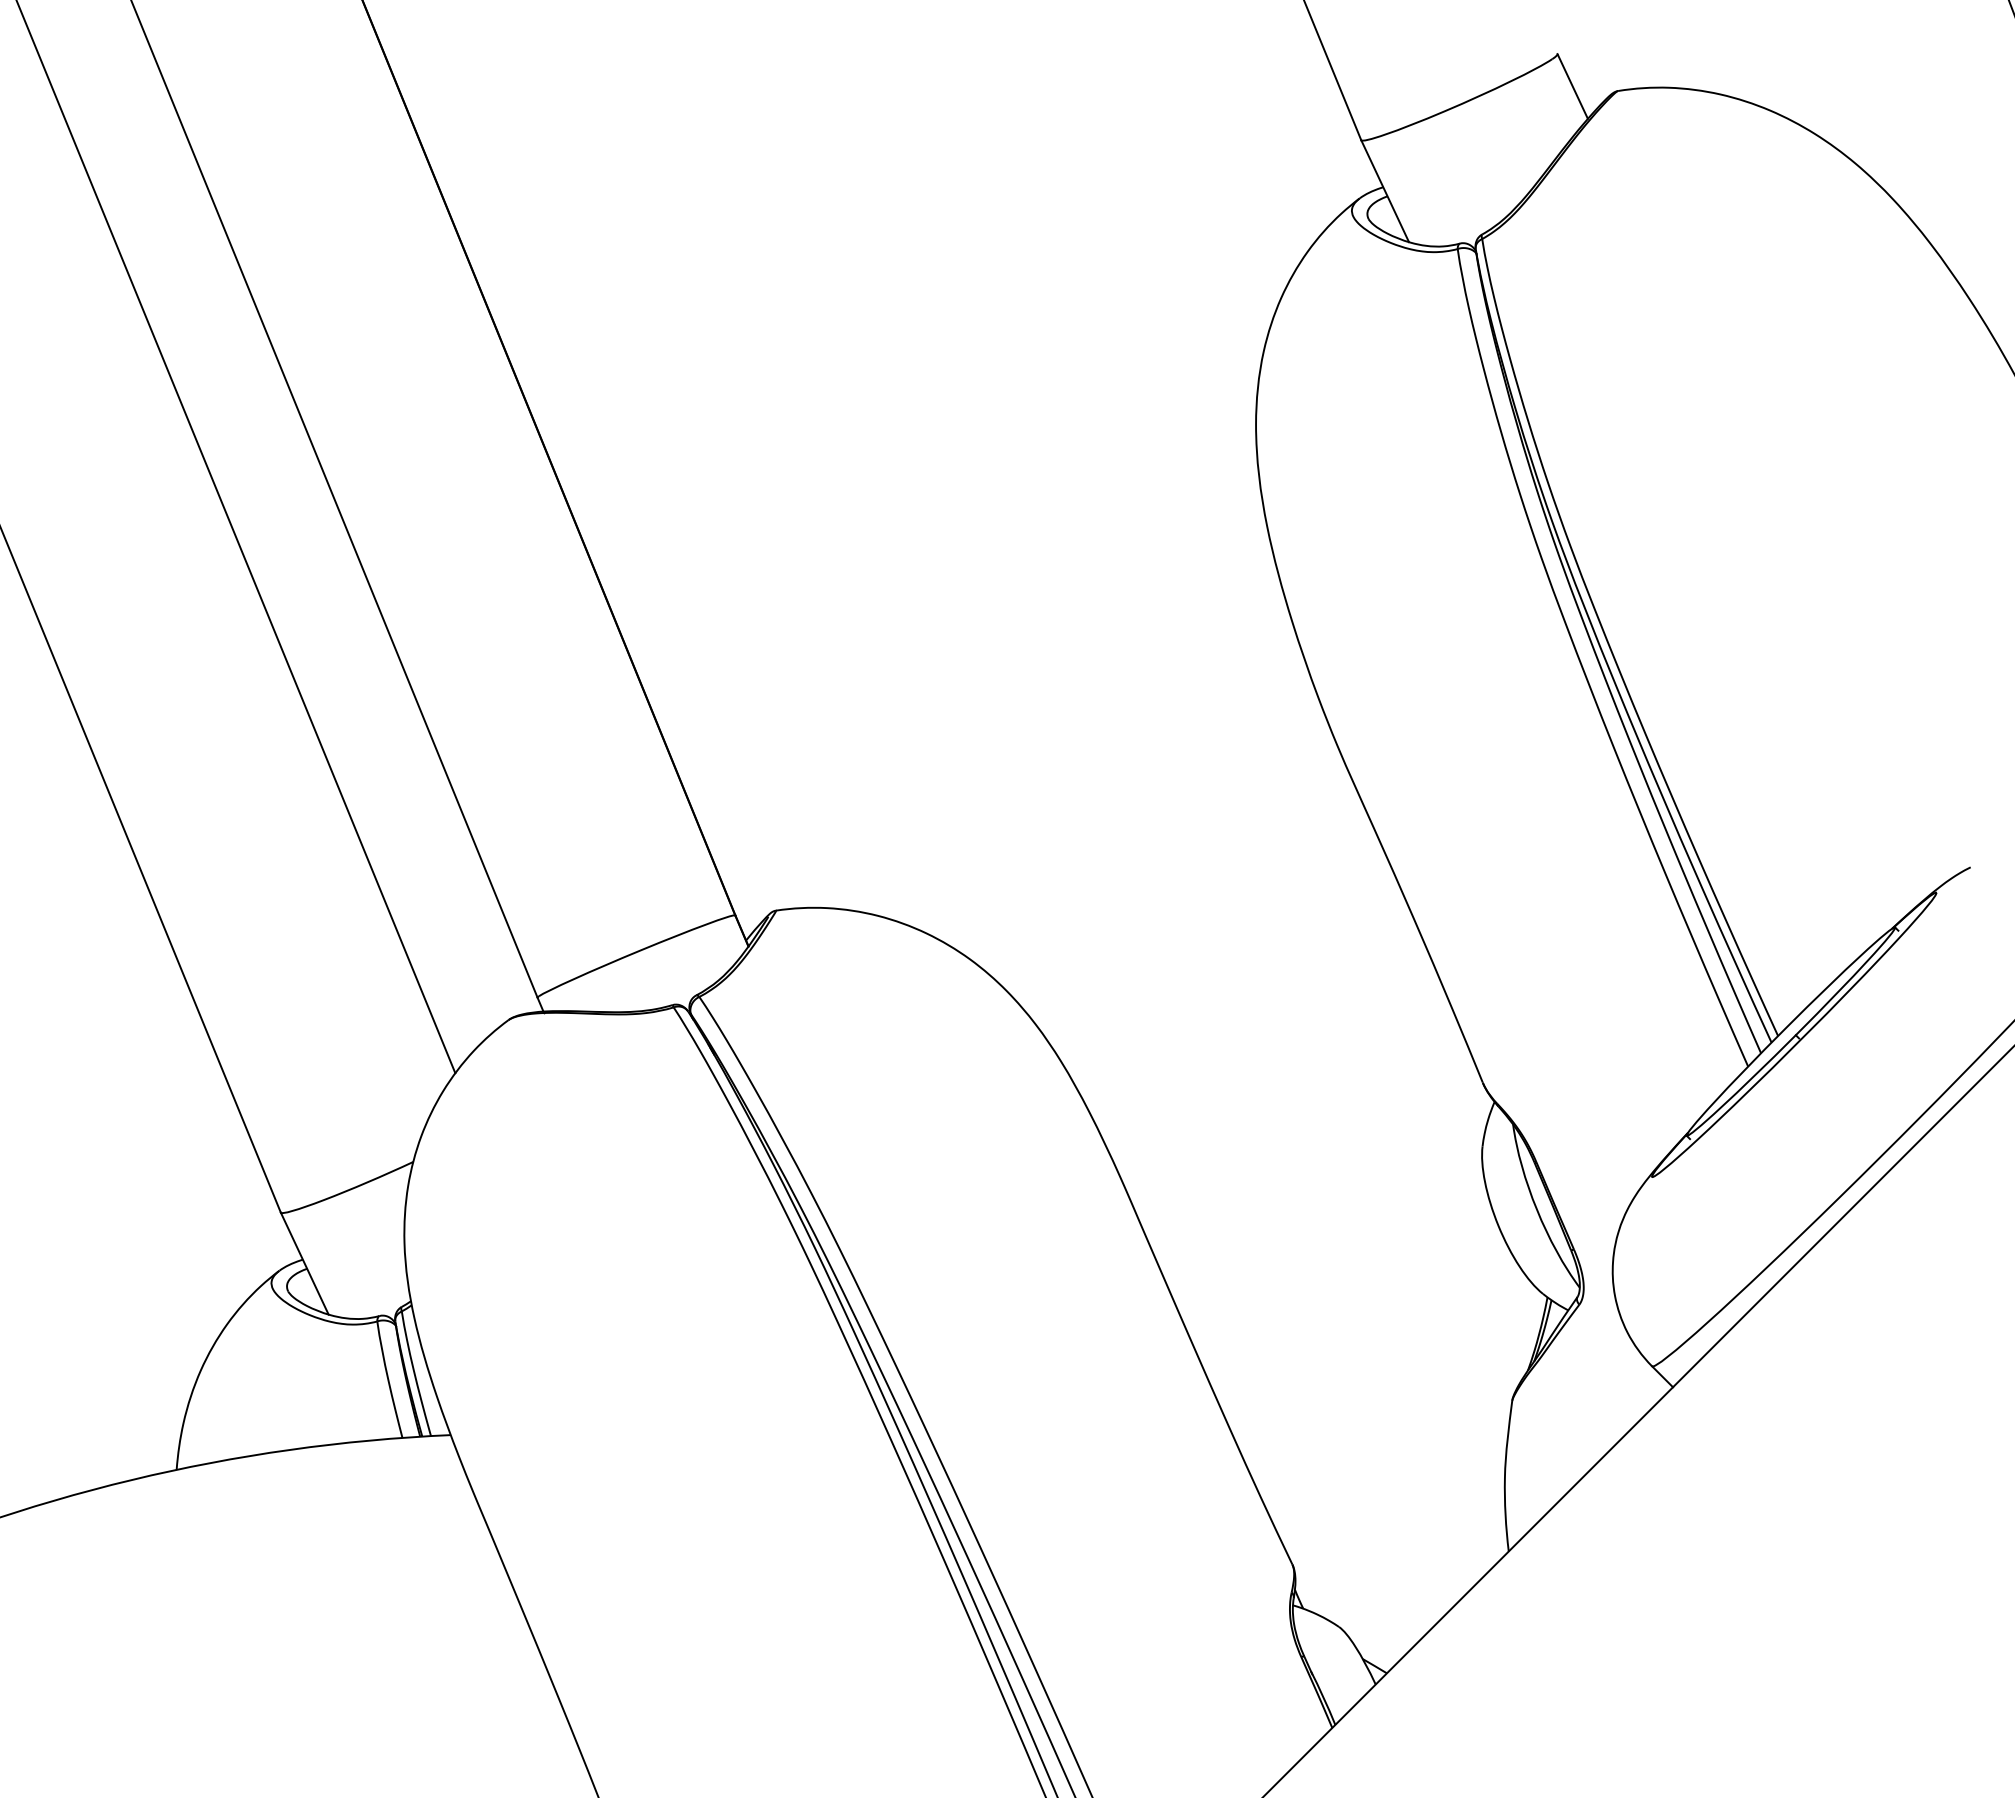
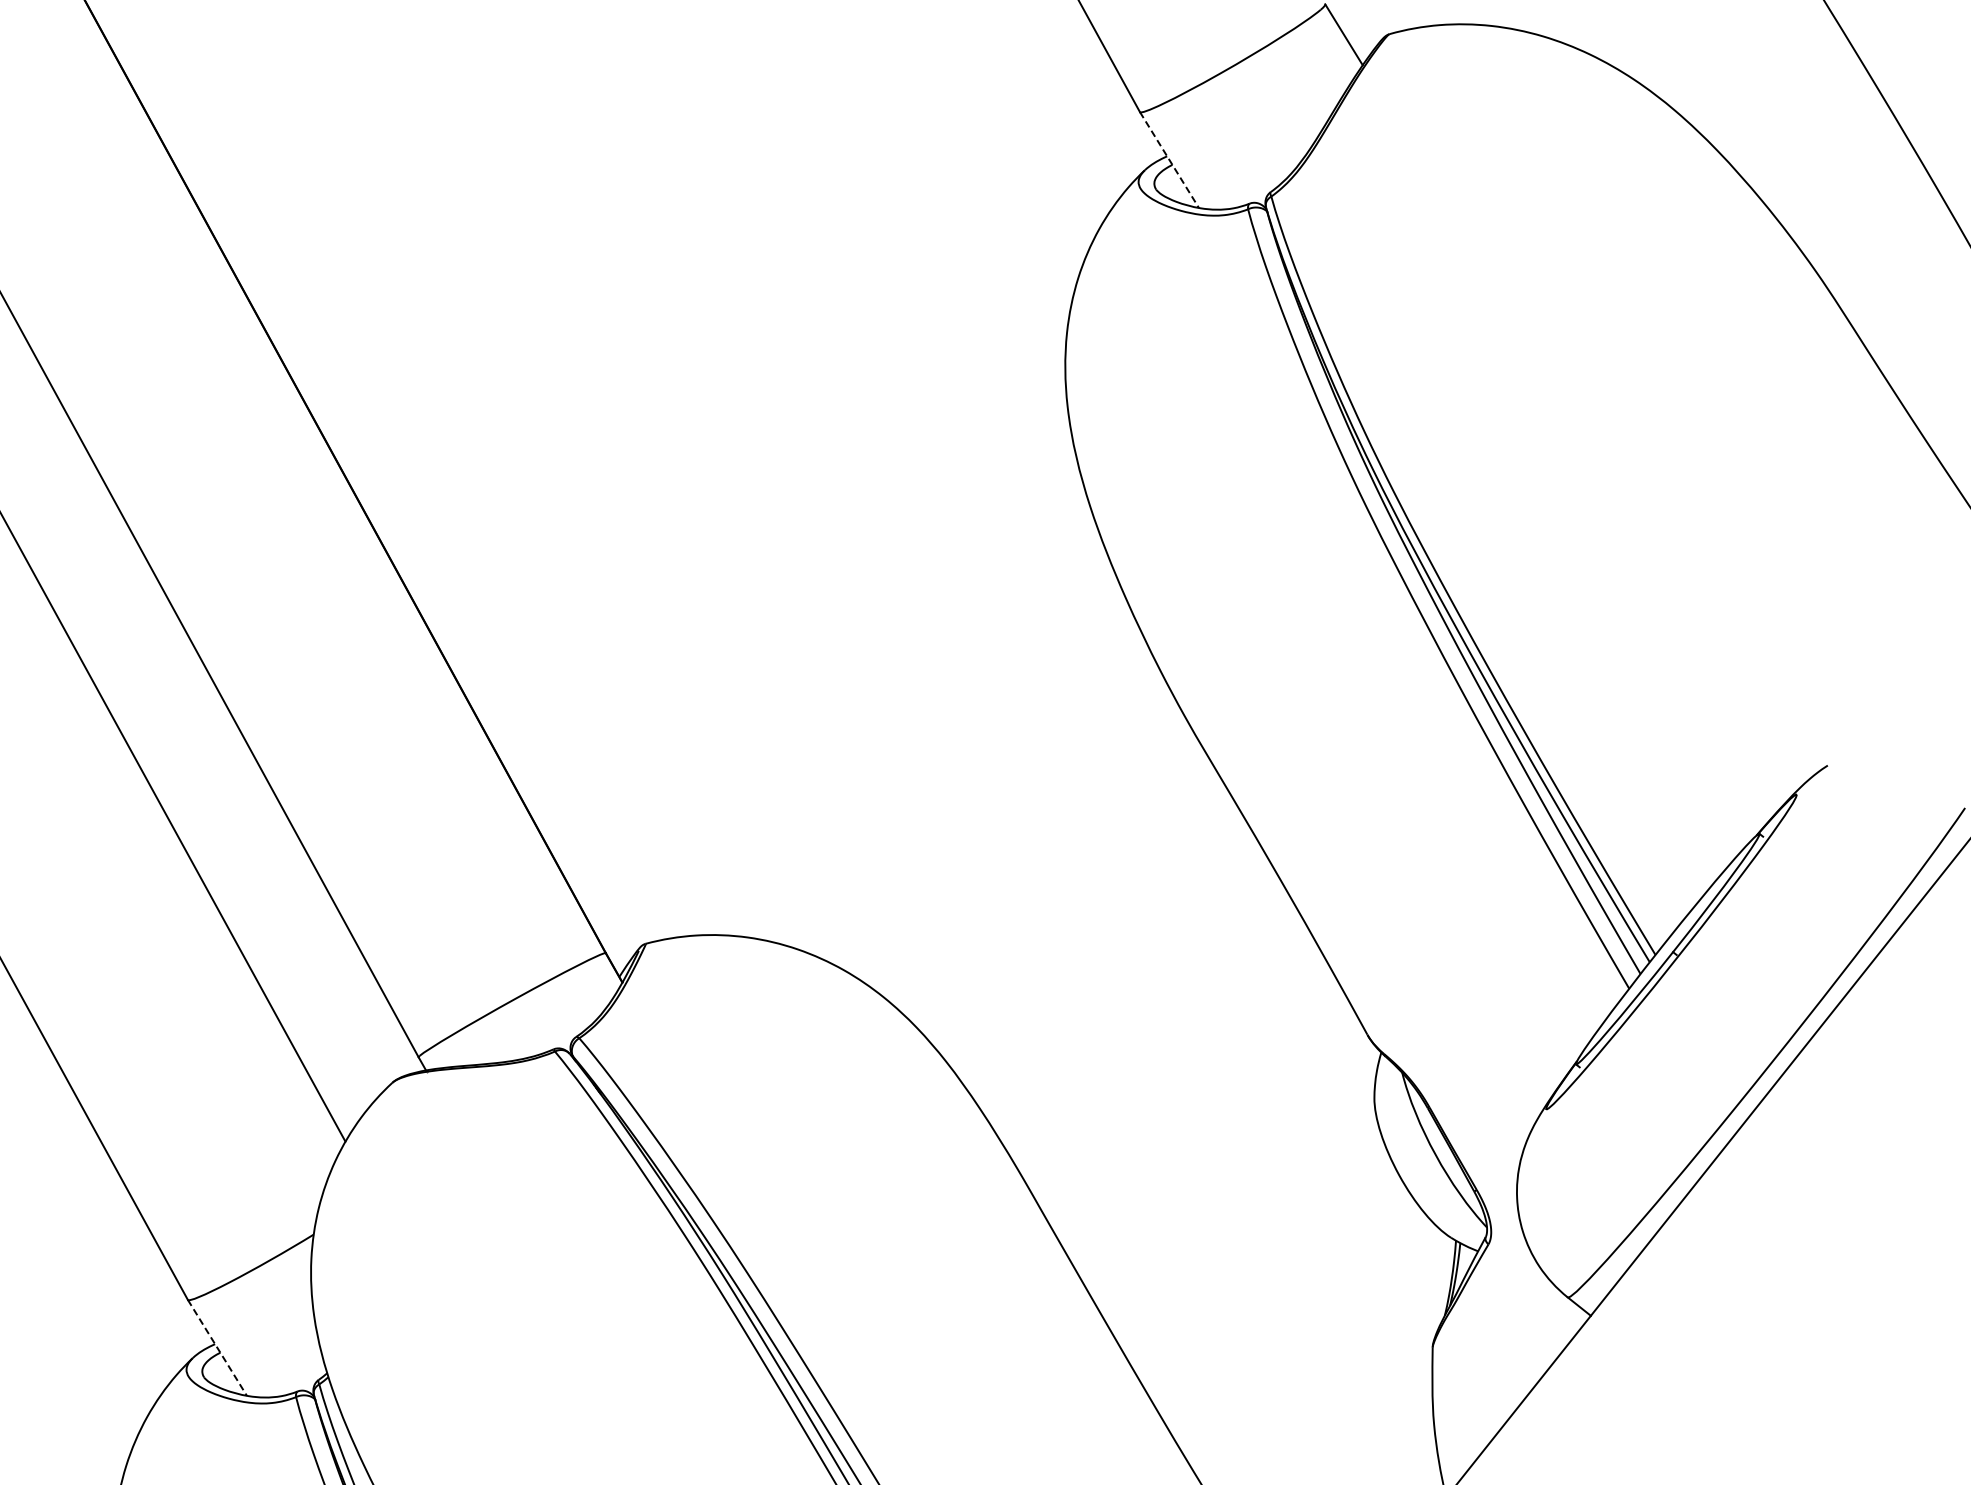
line: (1385, 191) -> (1169, 160), solid -> dashed
line: (304, 1264) -> (217, 1348), solid -> dashed

